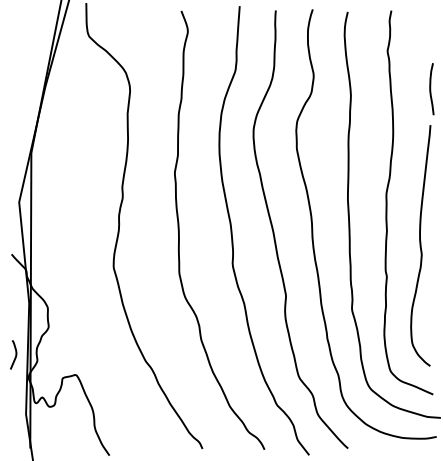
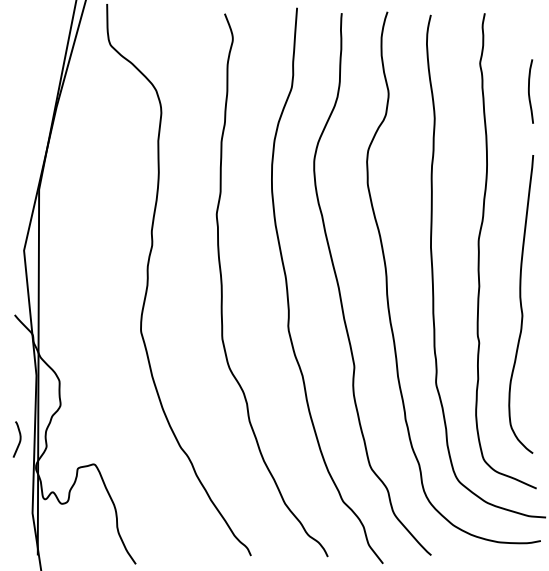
curve: (430, 89) -> (529, 91), moved

